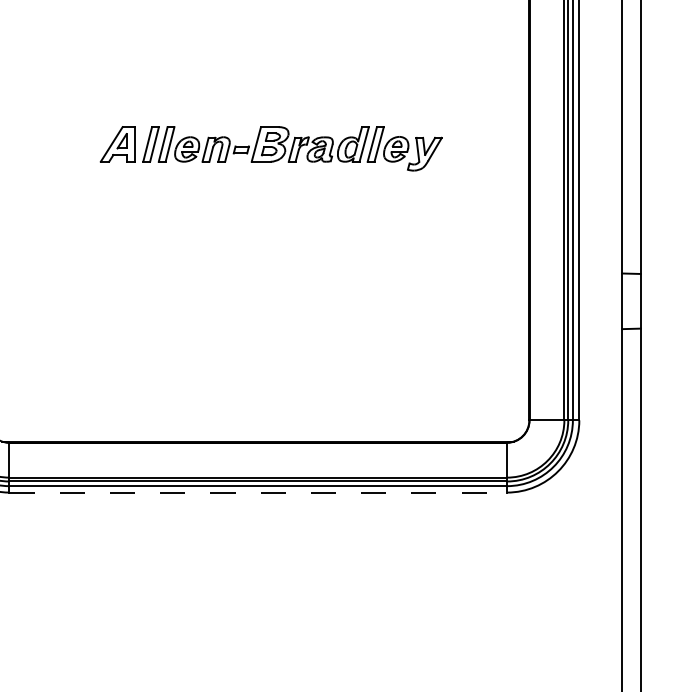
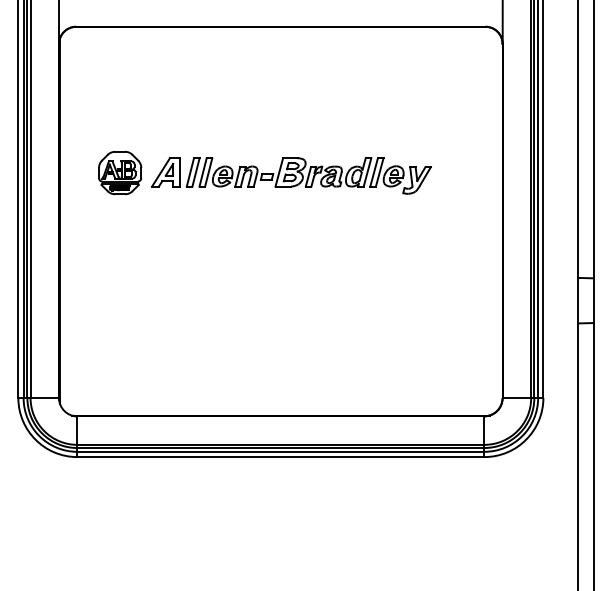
part: (62, 144) -> (120, 172), added
line: (259, 493) -> (281, 457), dashed -> solid

